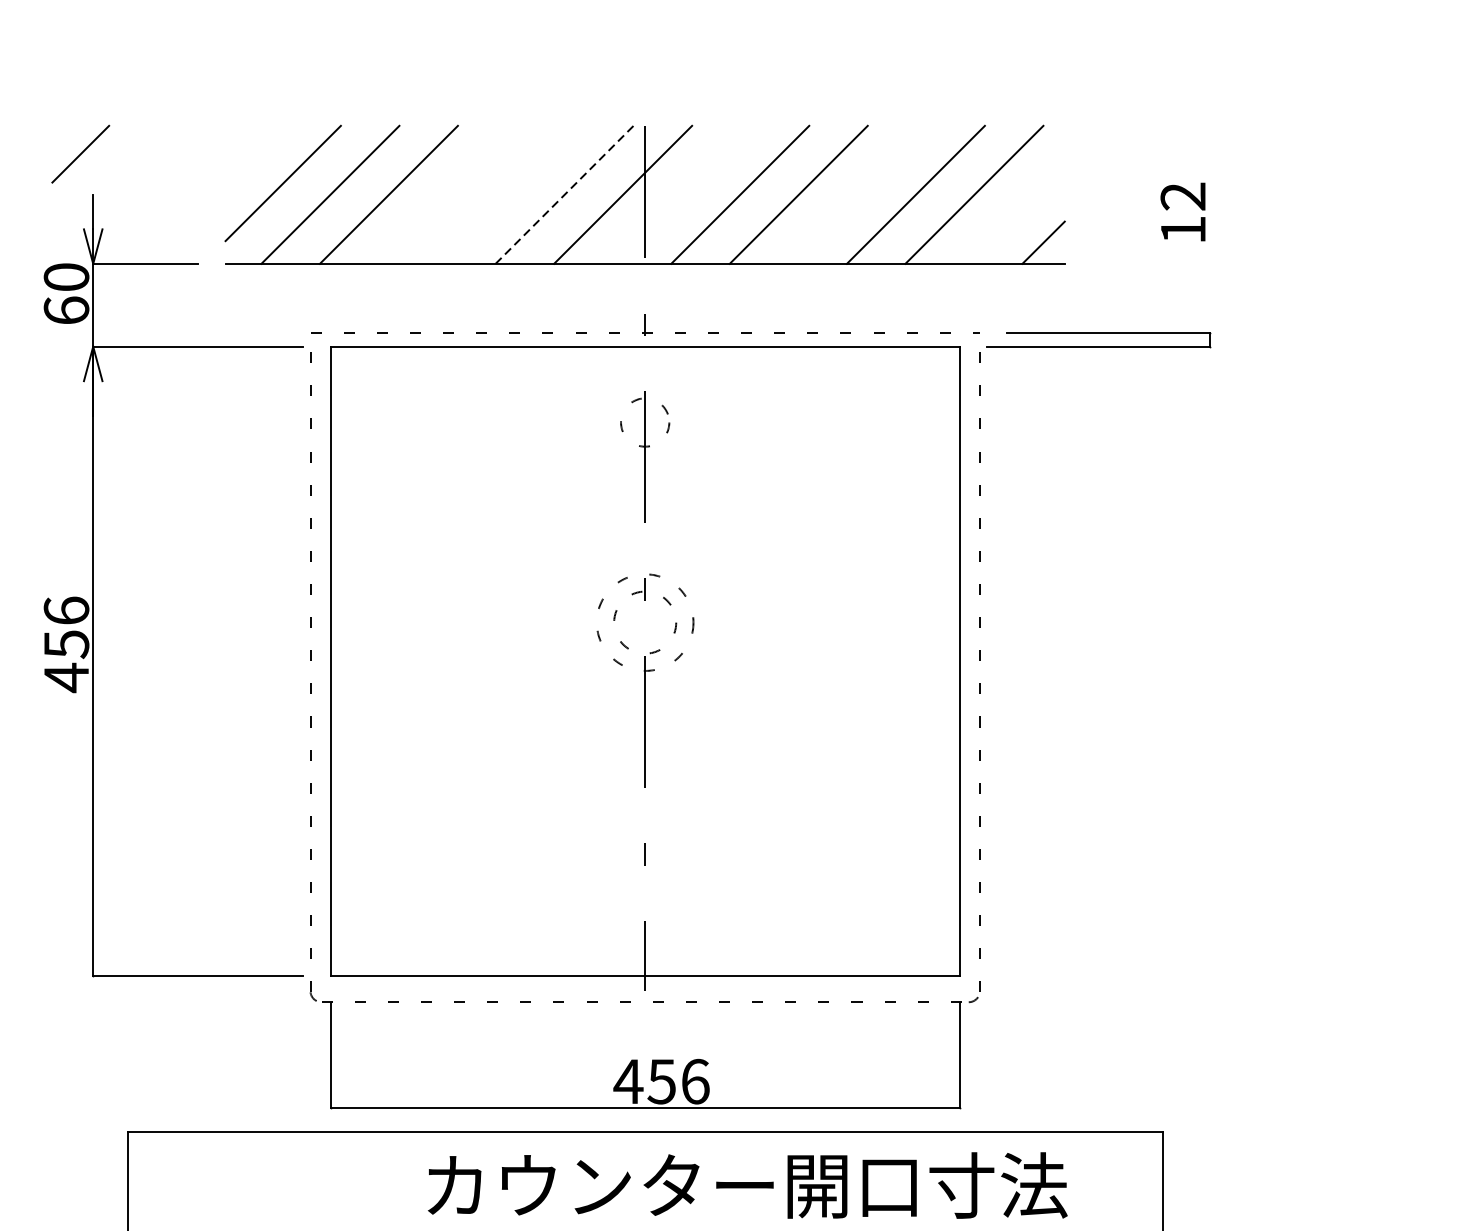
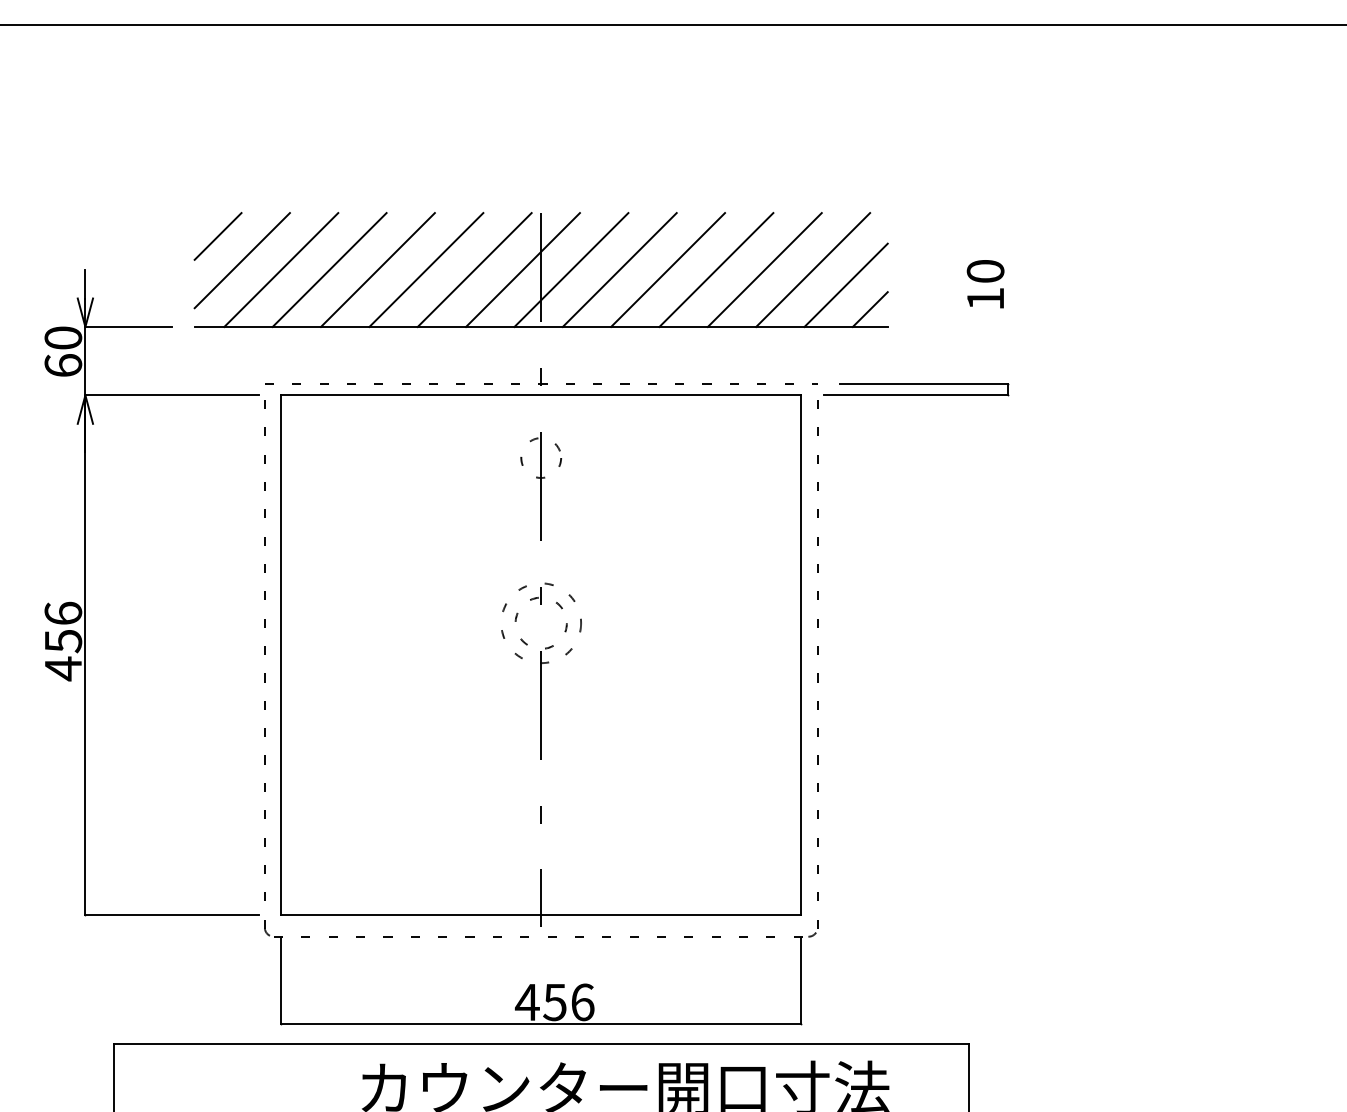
line: (80, 154) -> (217, 236), moved
line: (446, 195) -> (377, 270), added
line: (506, 195) -> (426, 270), added
line: (564, 195) -> (474, 270), dashed -> solid
line: (681, 195) -> (571, 270), added
line: (857, 195) -> (716, 270), added
text: (1183, 196) -> (985, 271), 12 -> 10
line: (1013, 213) -> (845, 285), added

